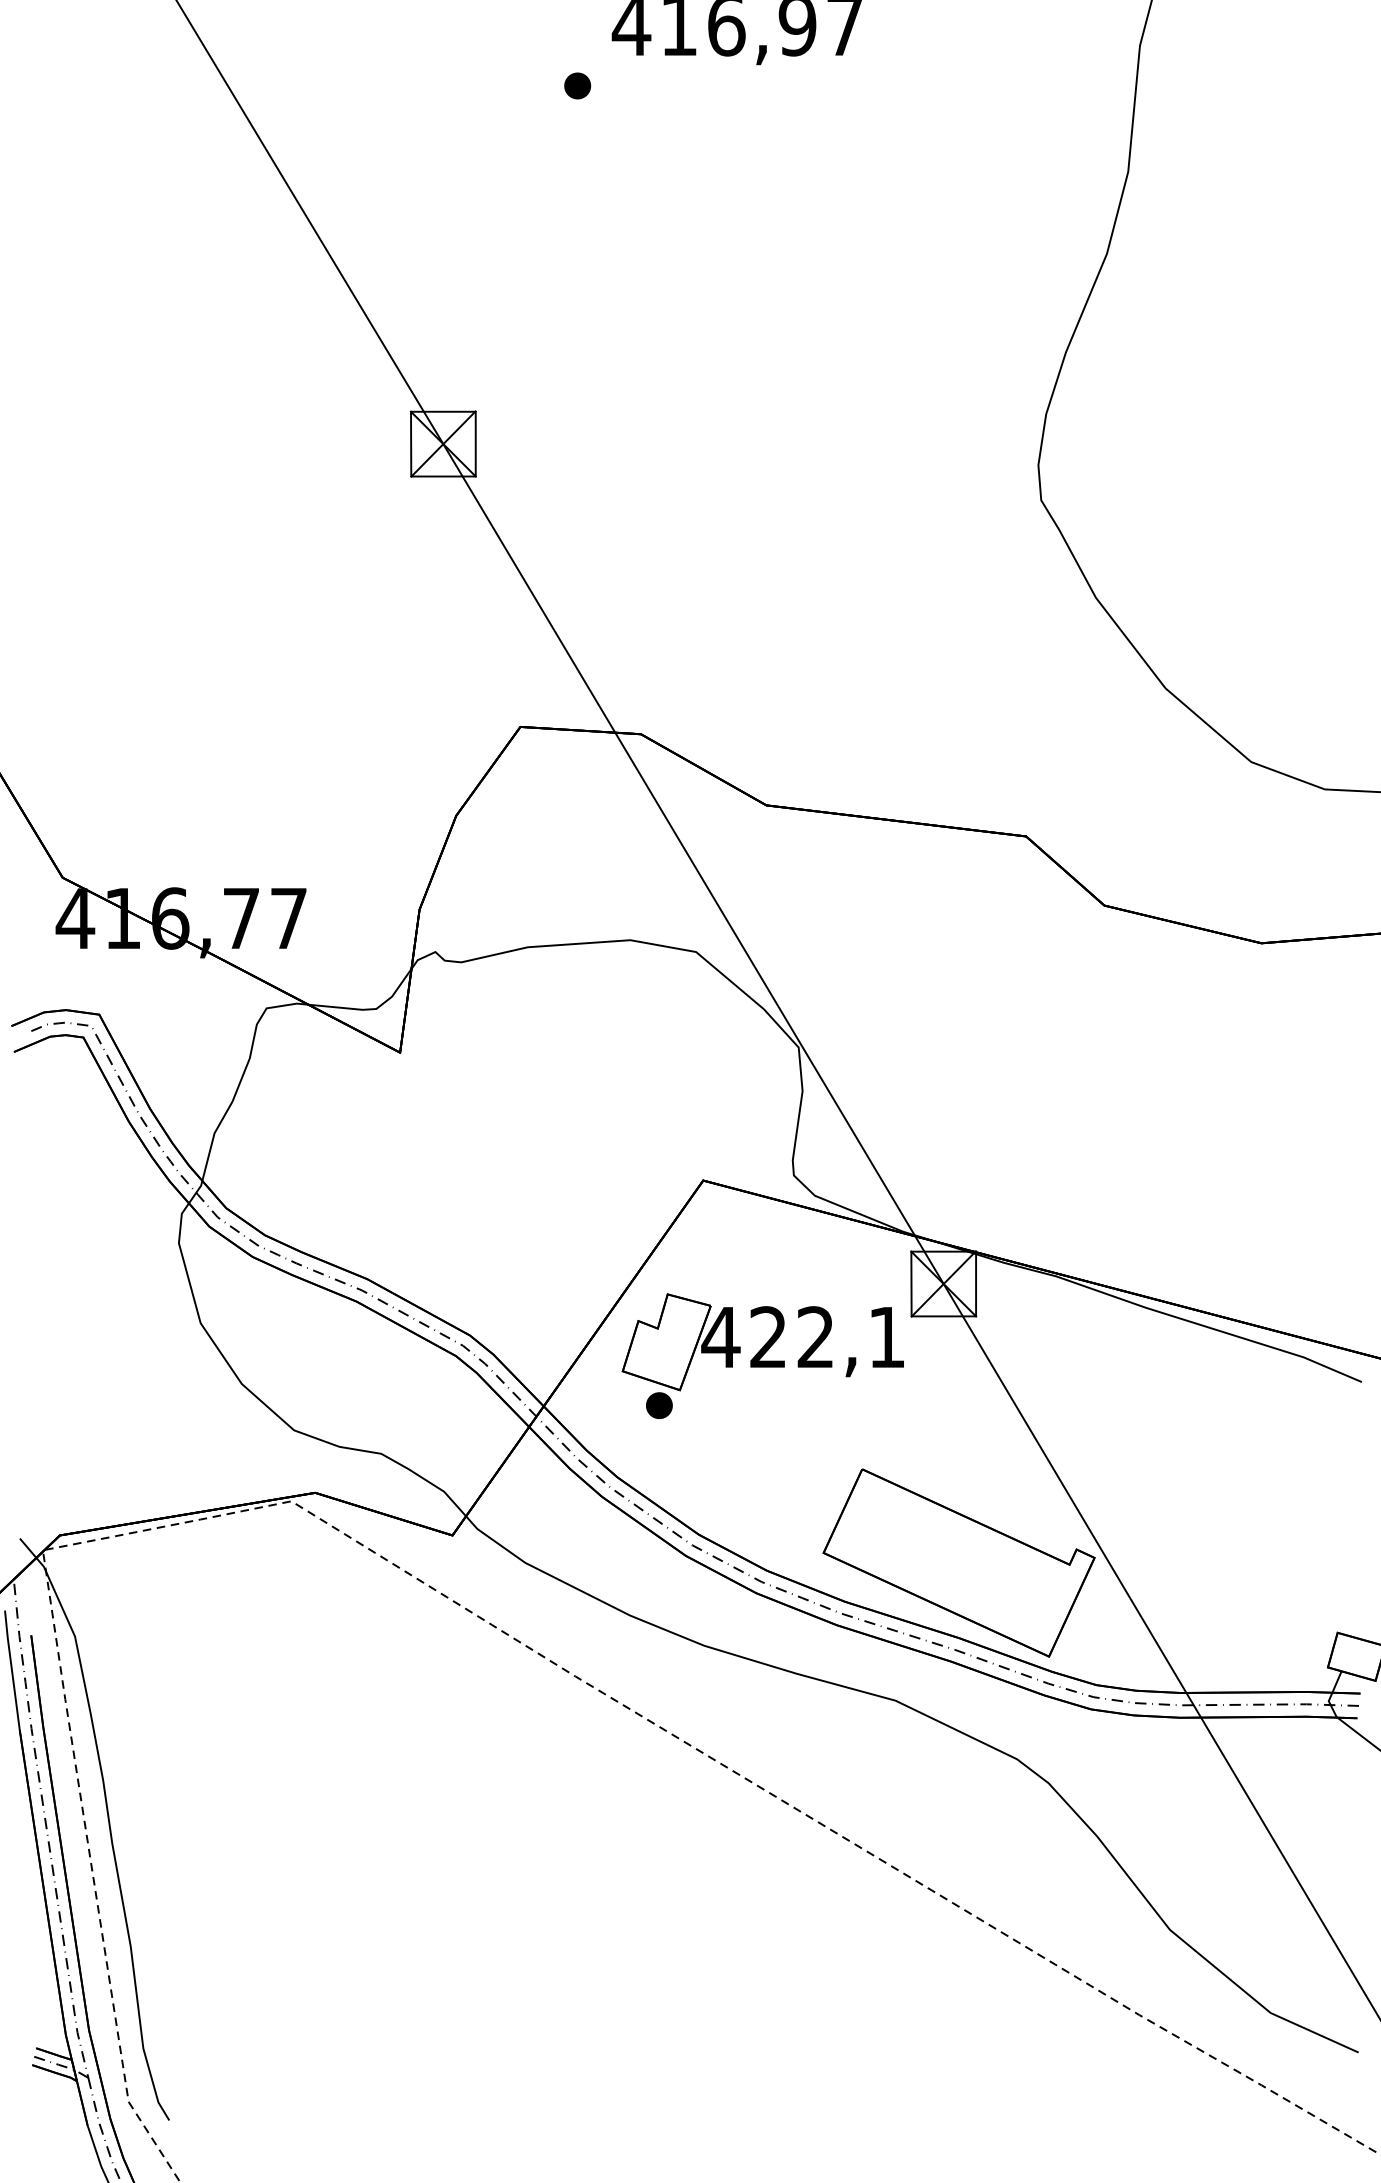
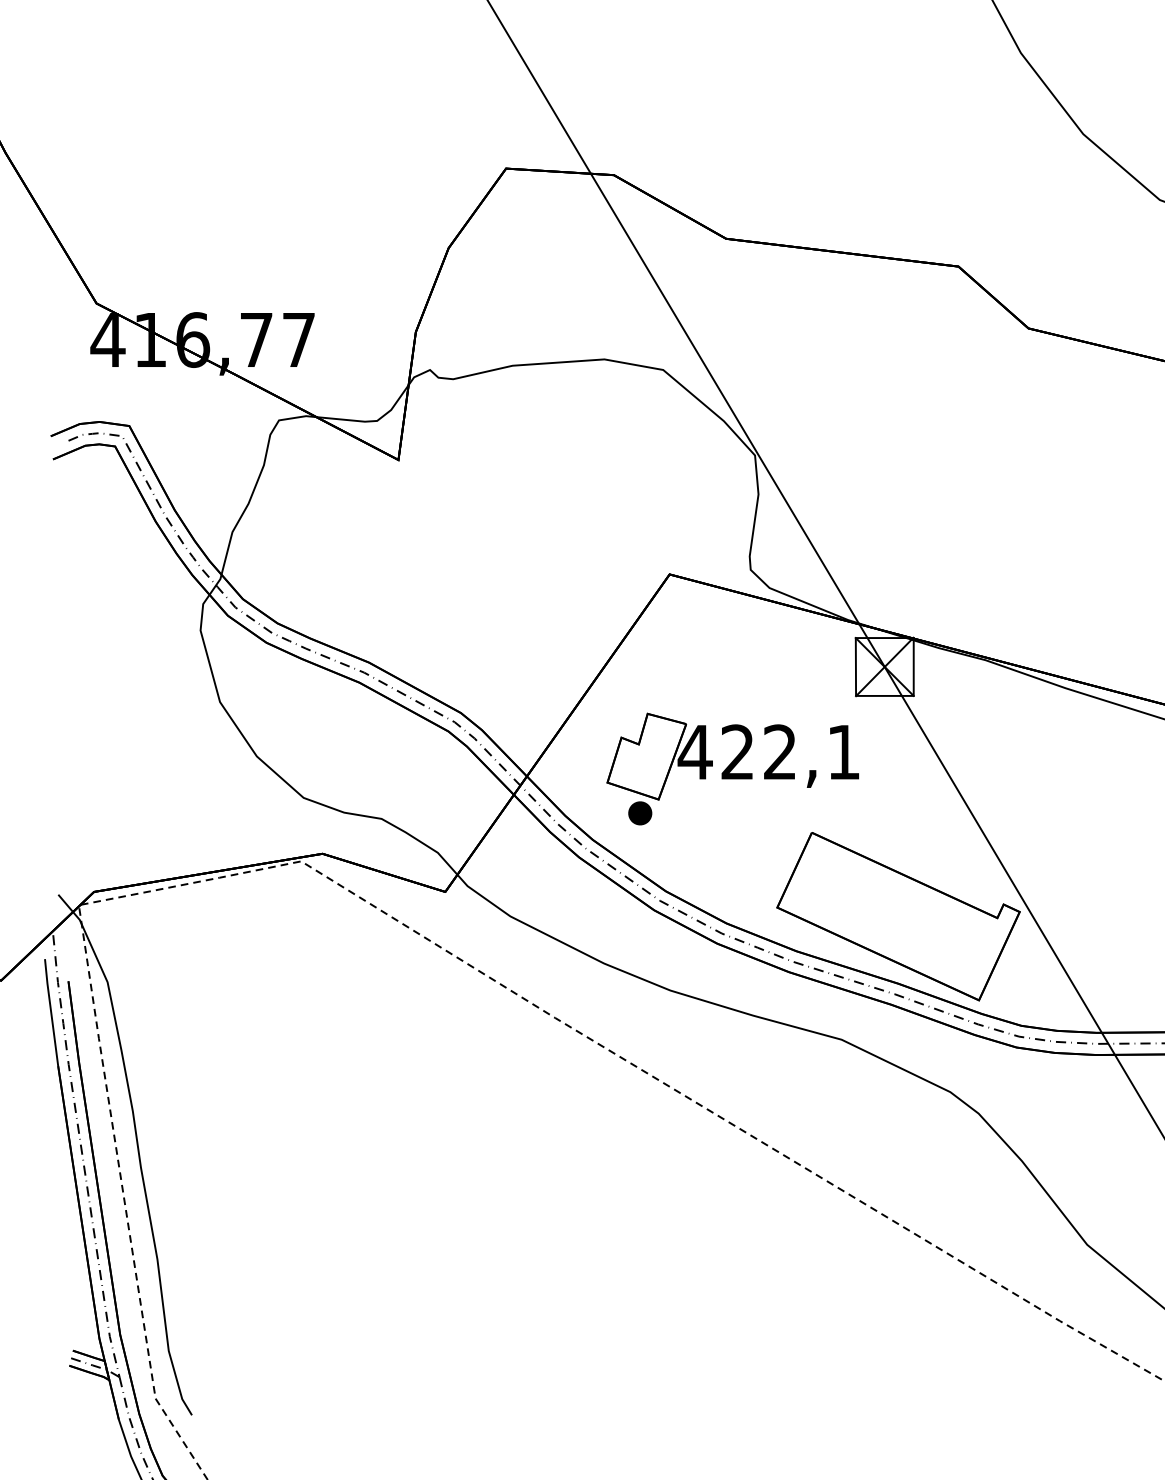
part: (762, 1355) -> (732, 768), moved

